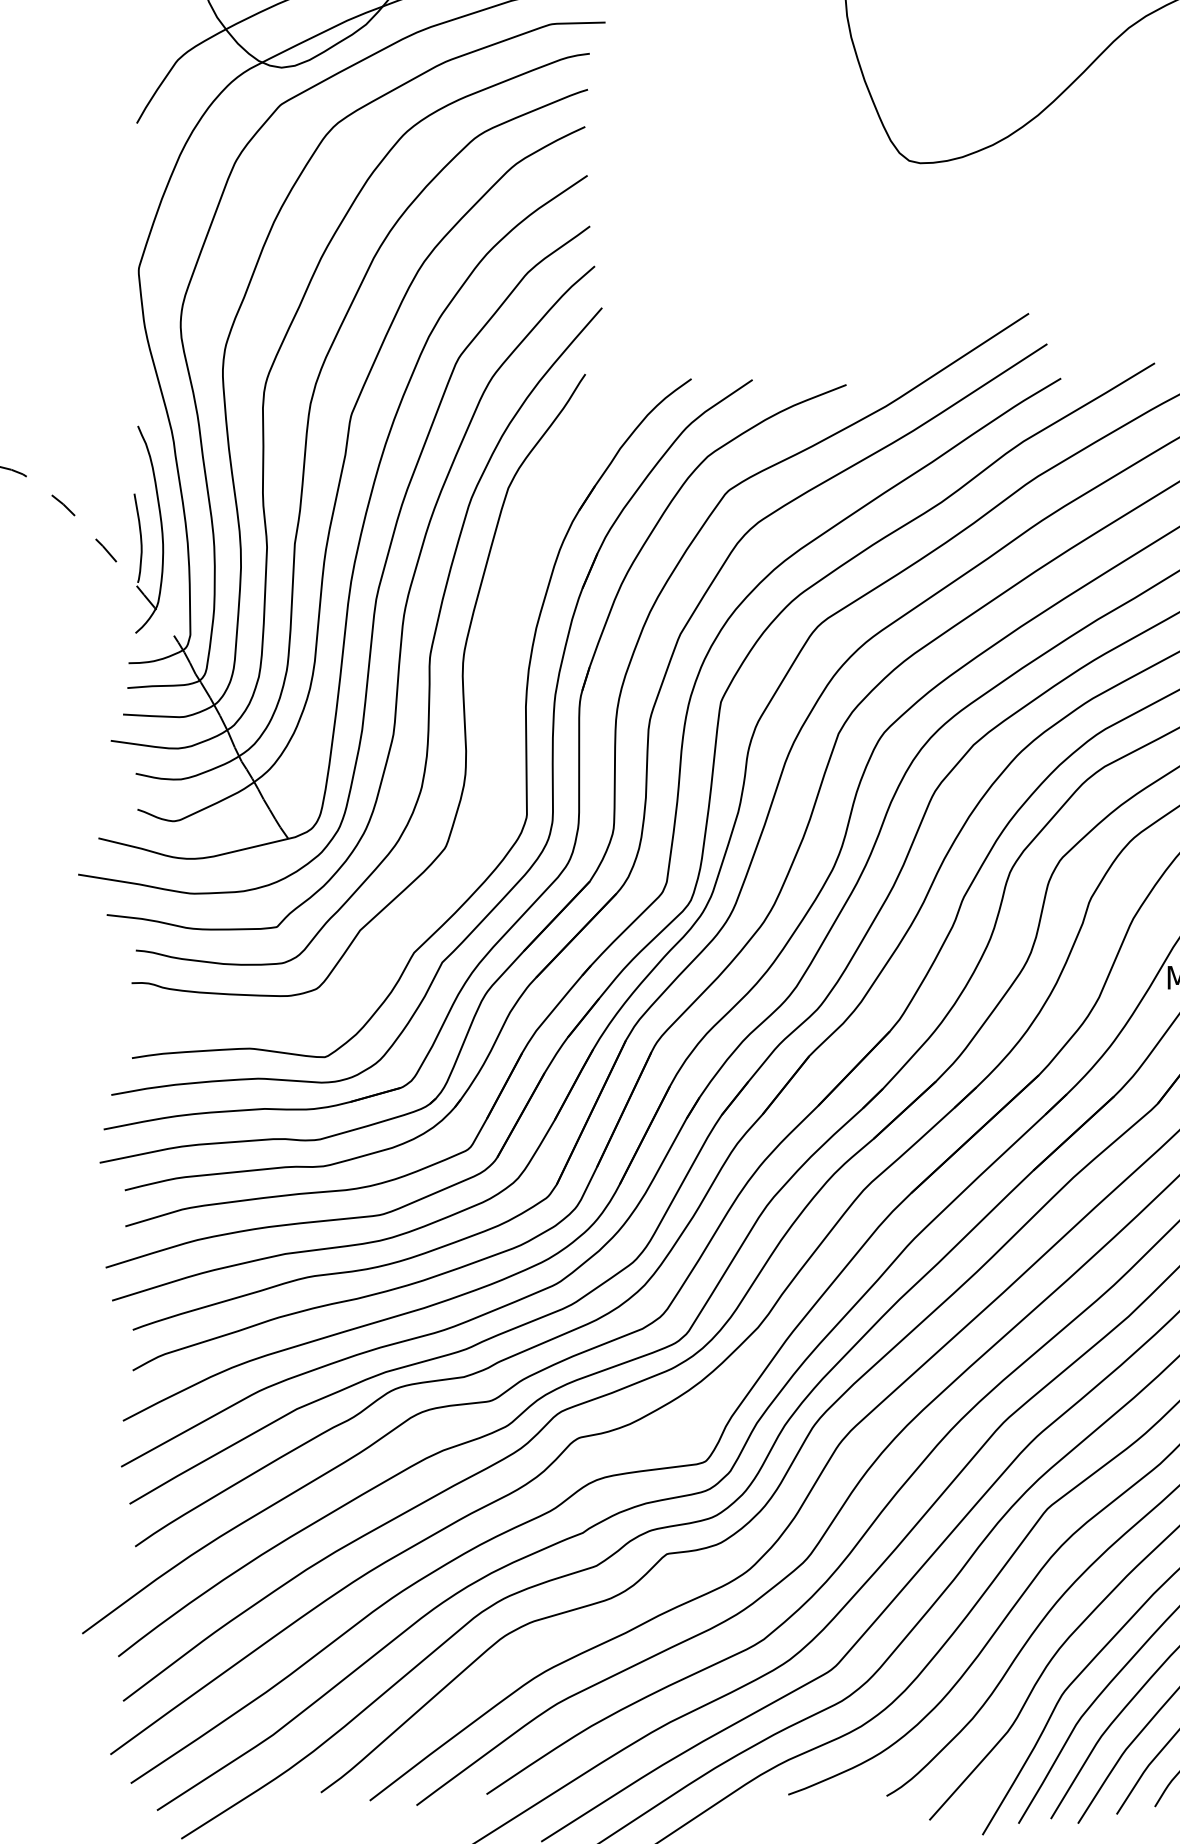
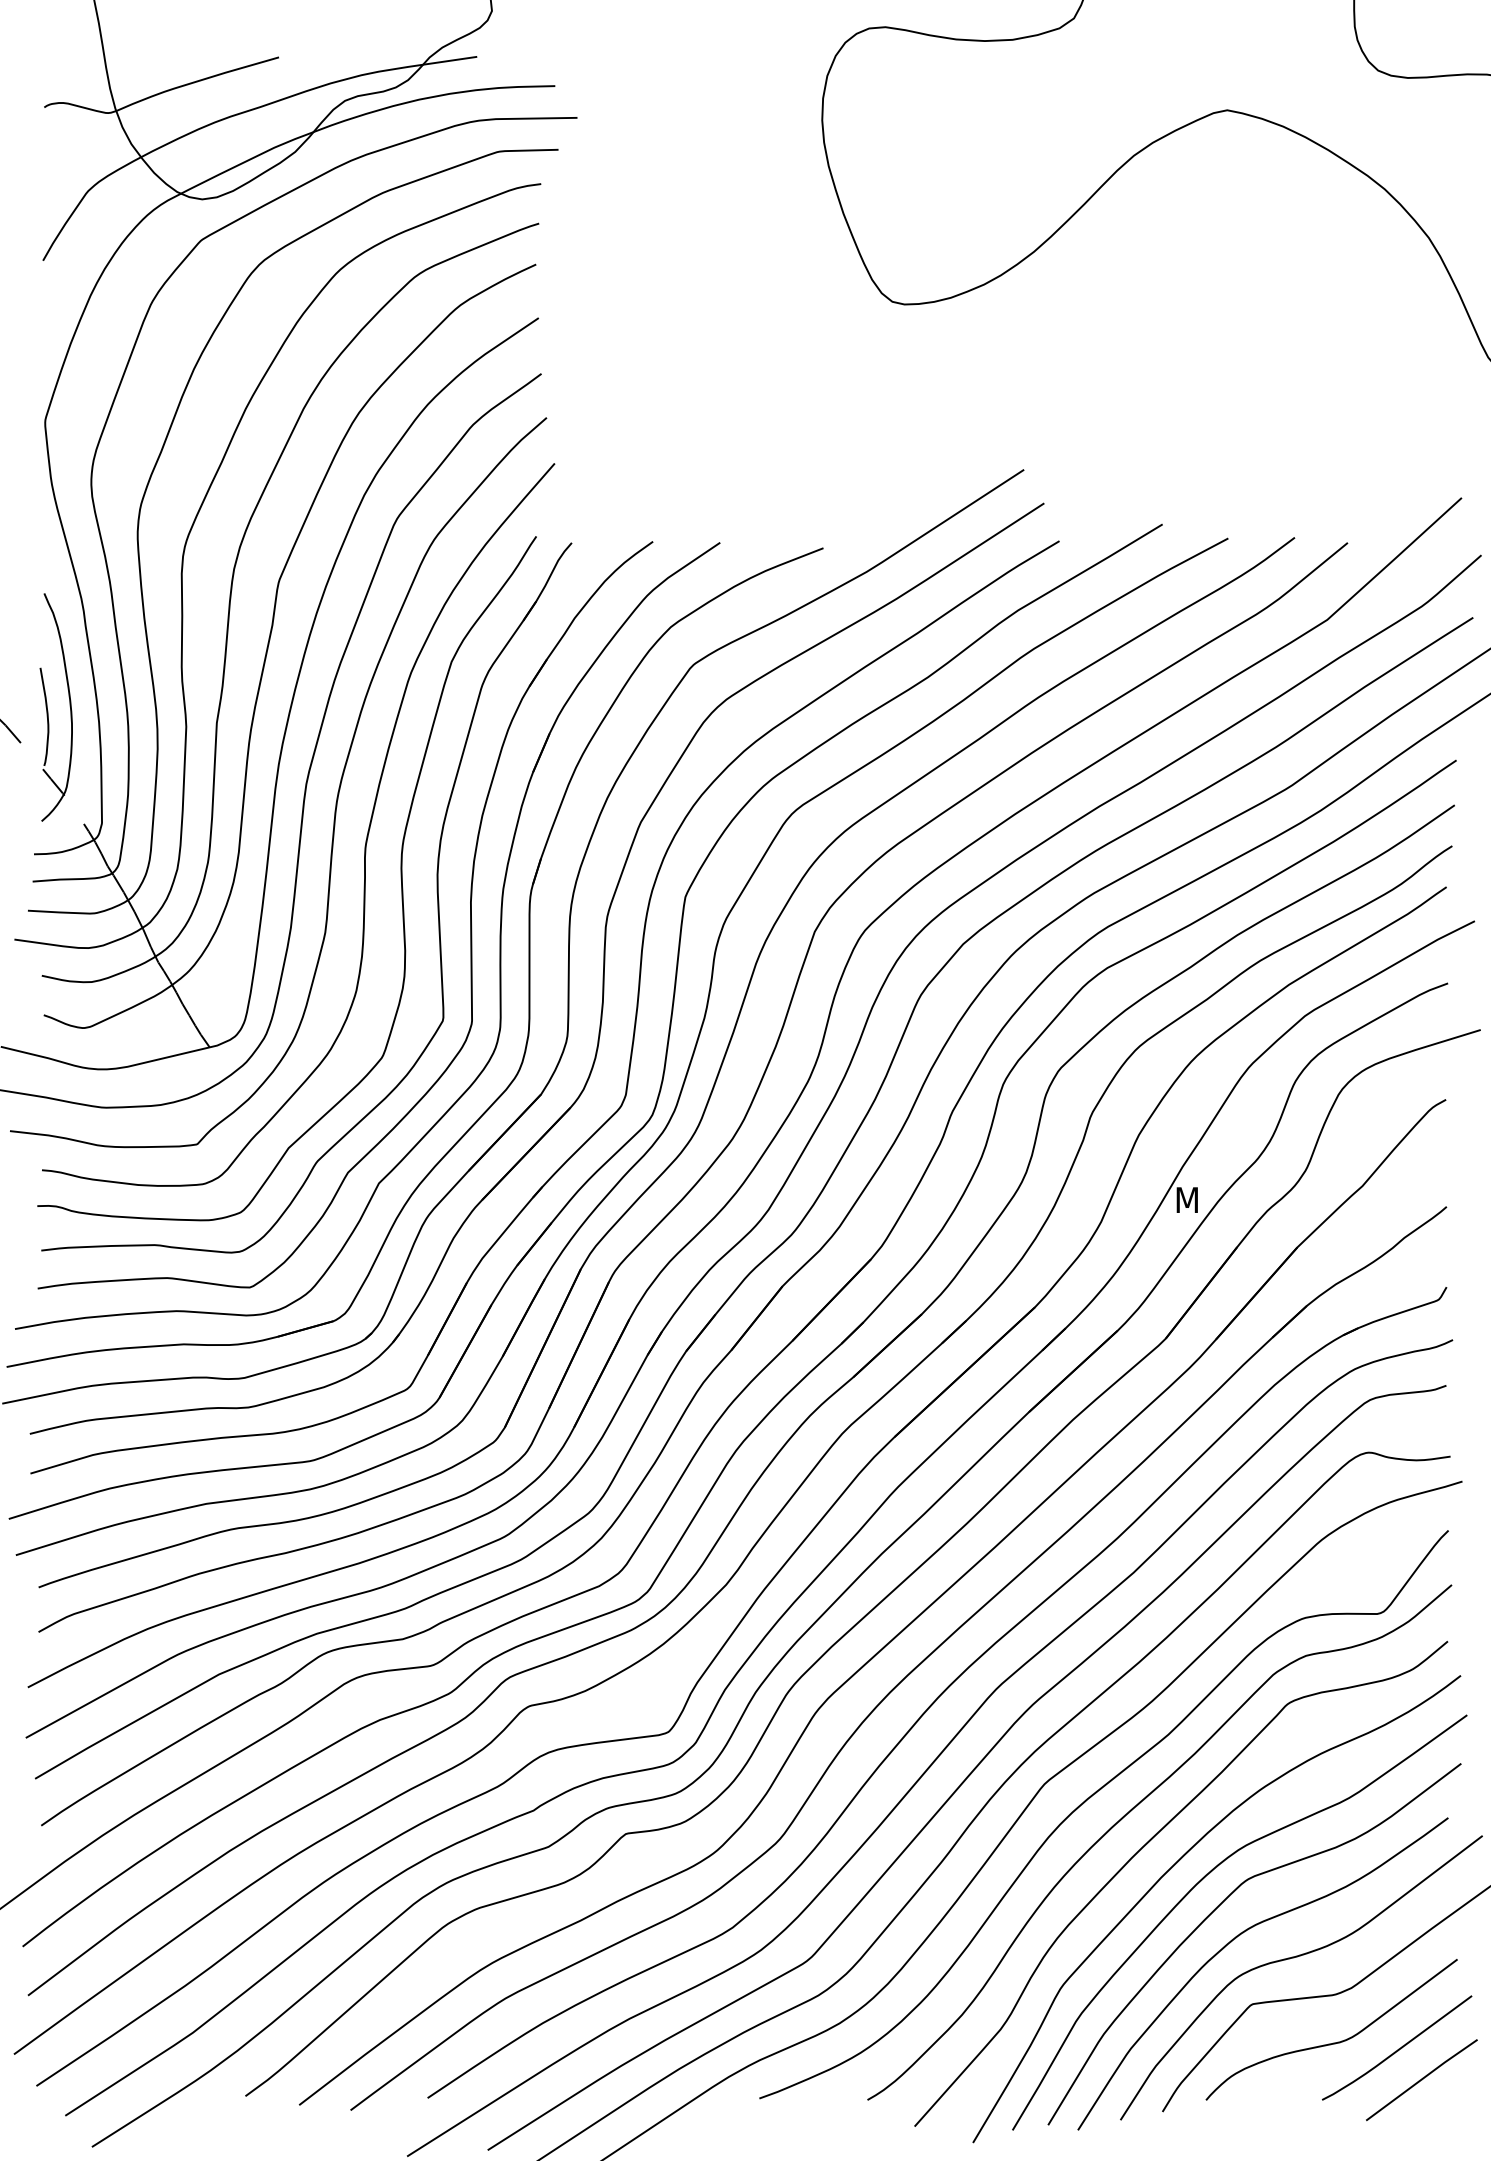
part: (494, 698) -> (436, 893), added

